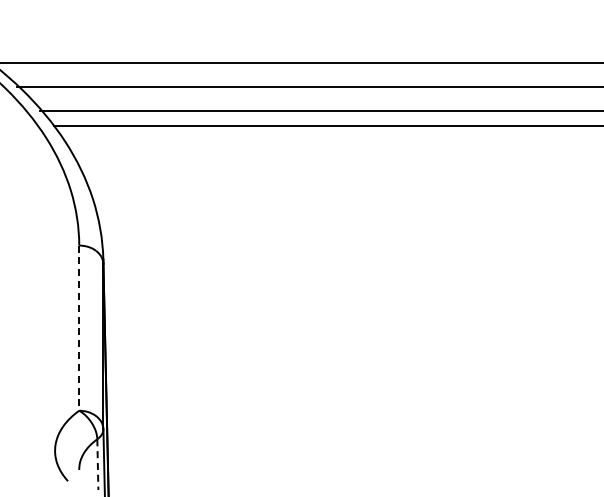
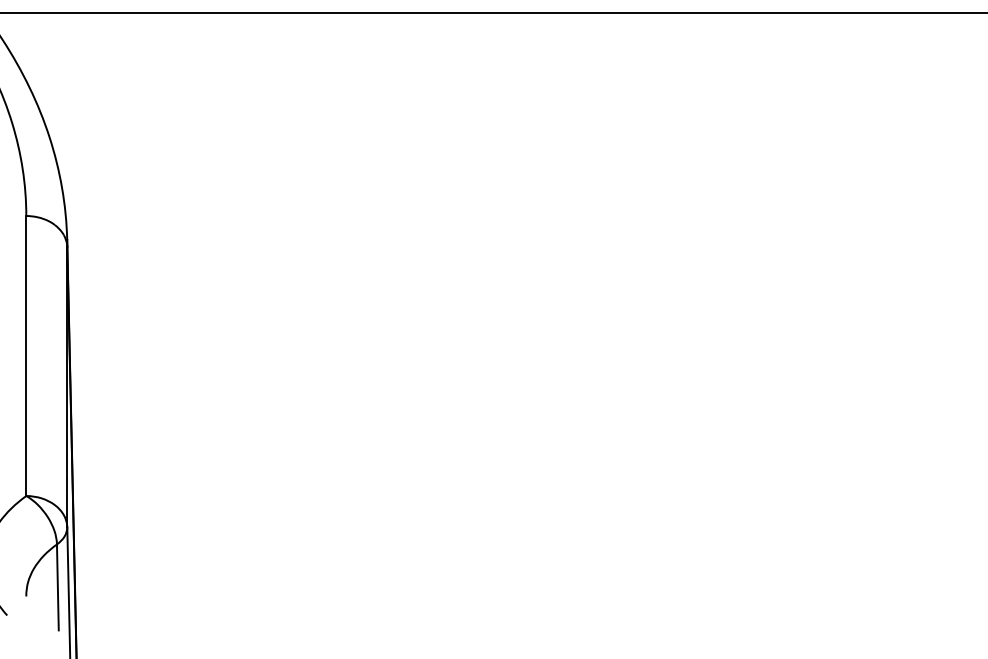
line: (79, 328) -> (26, 356), dashed -> solid
line: (97, 465) -> (57, 588), dashed -> solid

